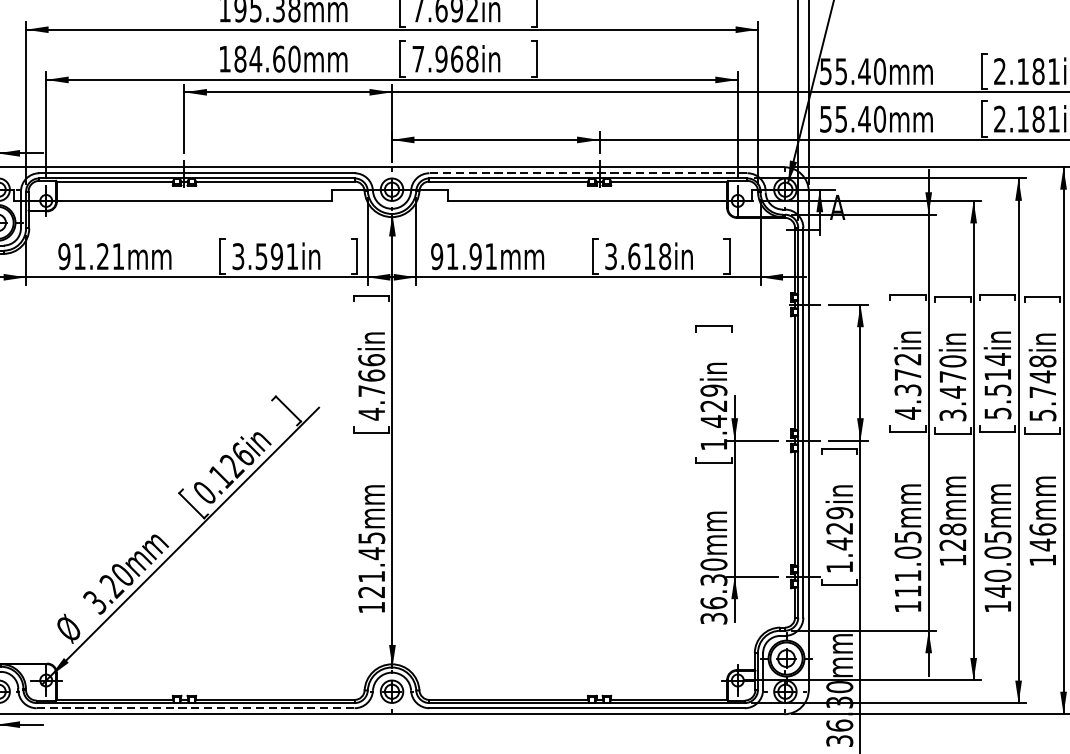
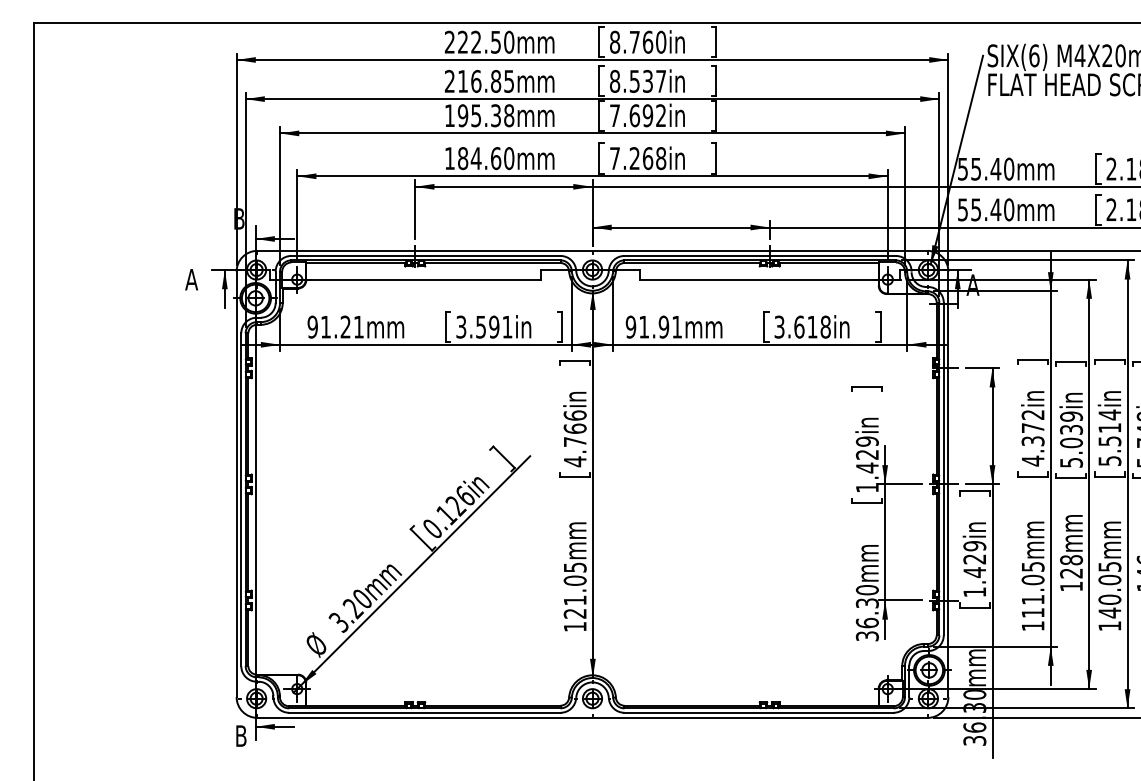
text: (441, 59) -> (634, 158), 7.968in -> 7.268in
line: (588, 172) -> (760, 255), dashed -> solid
text: (952, 388) -> (1071, 439), 3.470in -> 5.039in
text: (370, 553) -> (574, 580), 121.45mm -> 121.05mm
line: (195, 707) -> (424, 712), dashed -> solid

